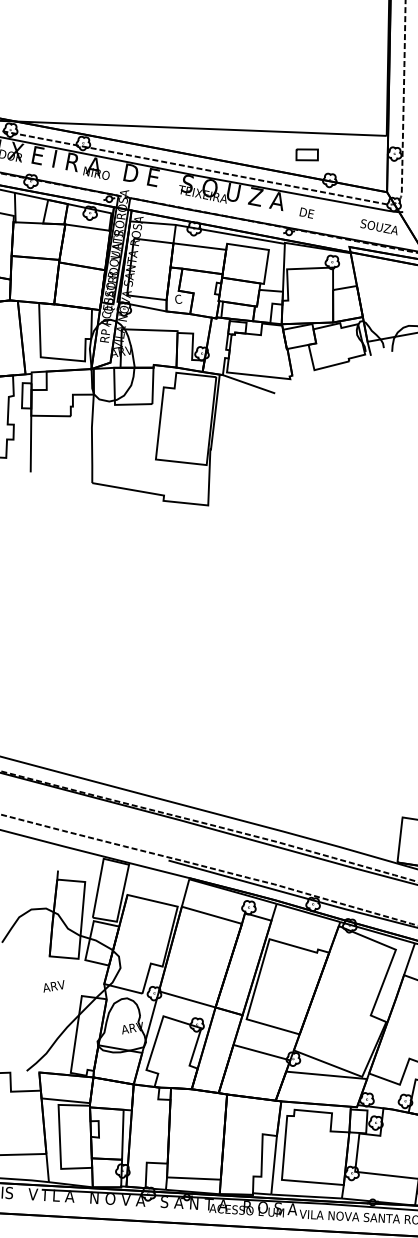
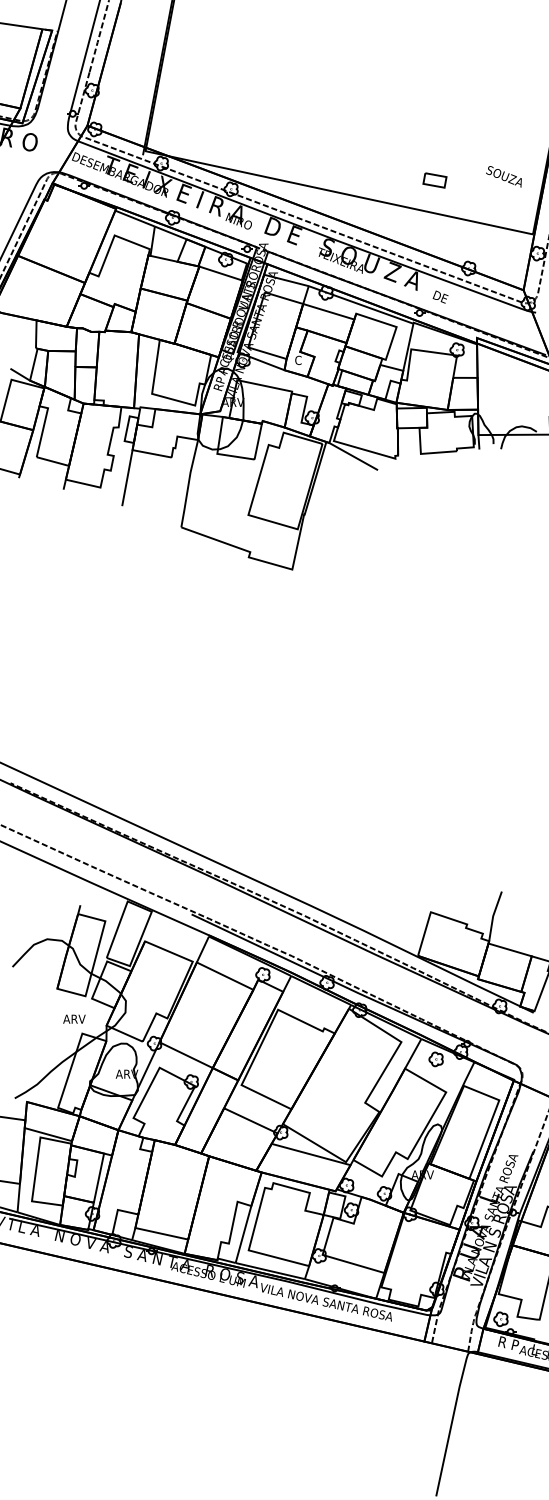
part: (306, 154) -> (434, 180), moved
text: (377, 227) -> (503, 176), moved
text: (53, 985) -> (74, 1018), moved

